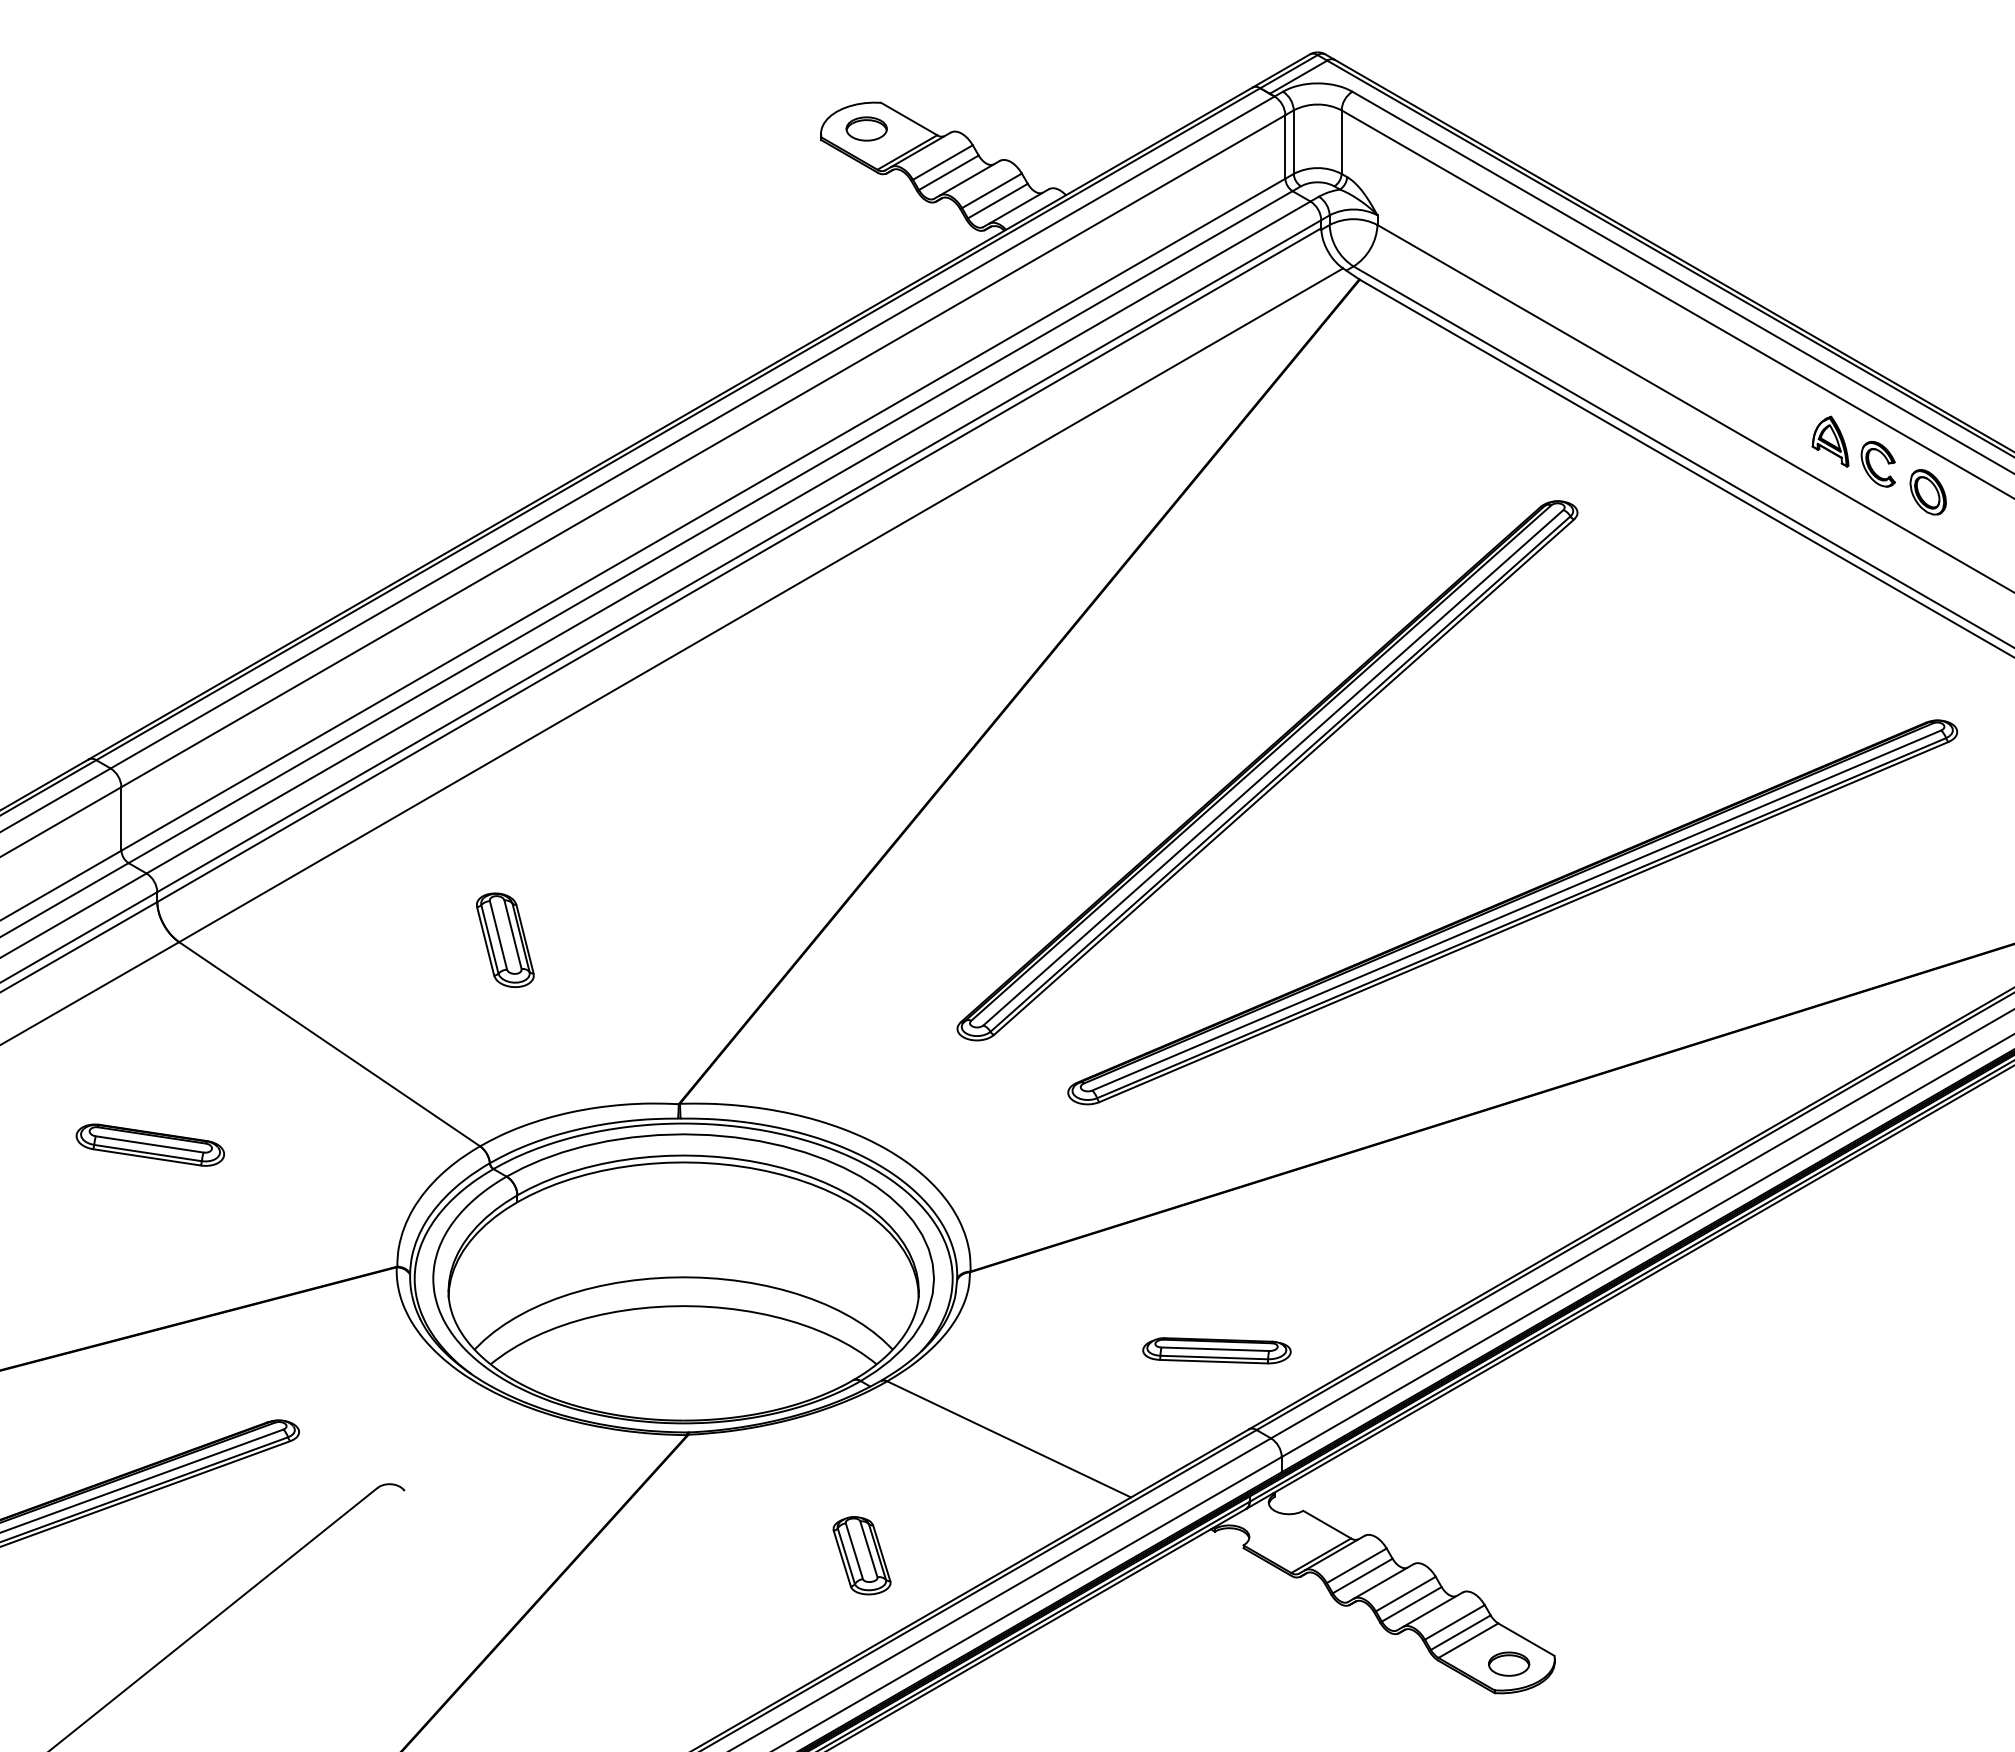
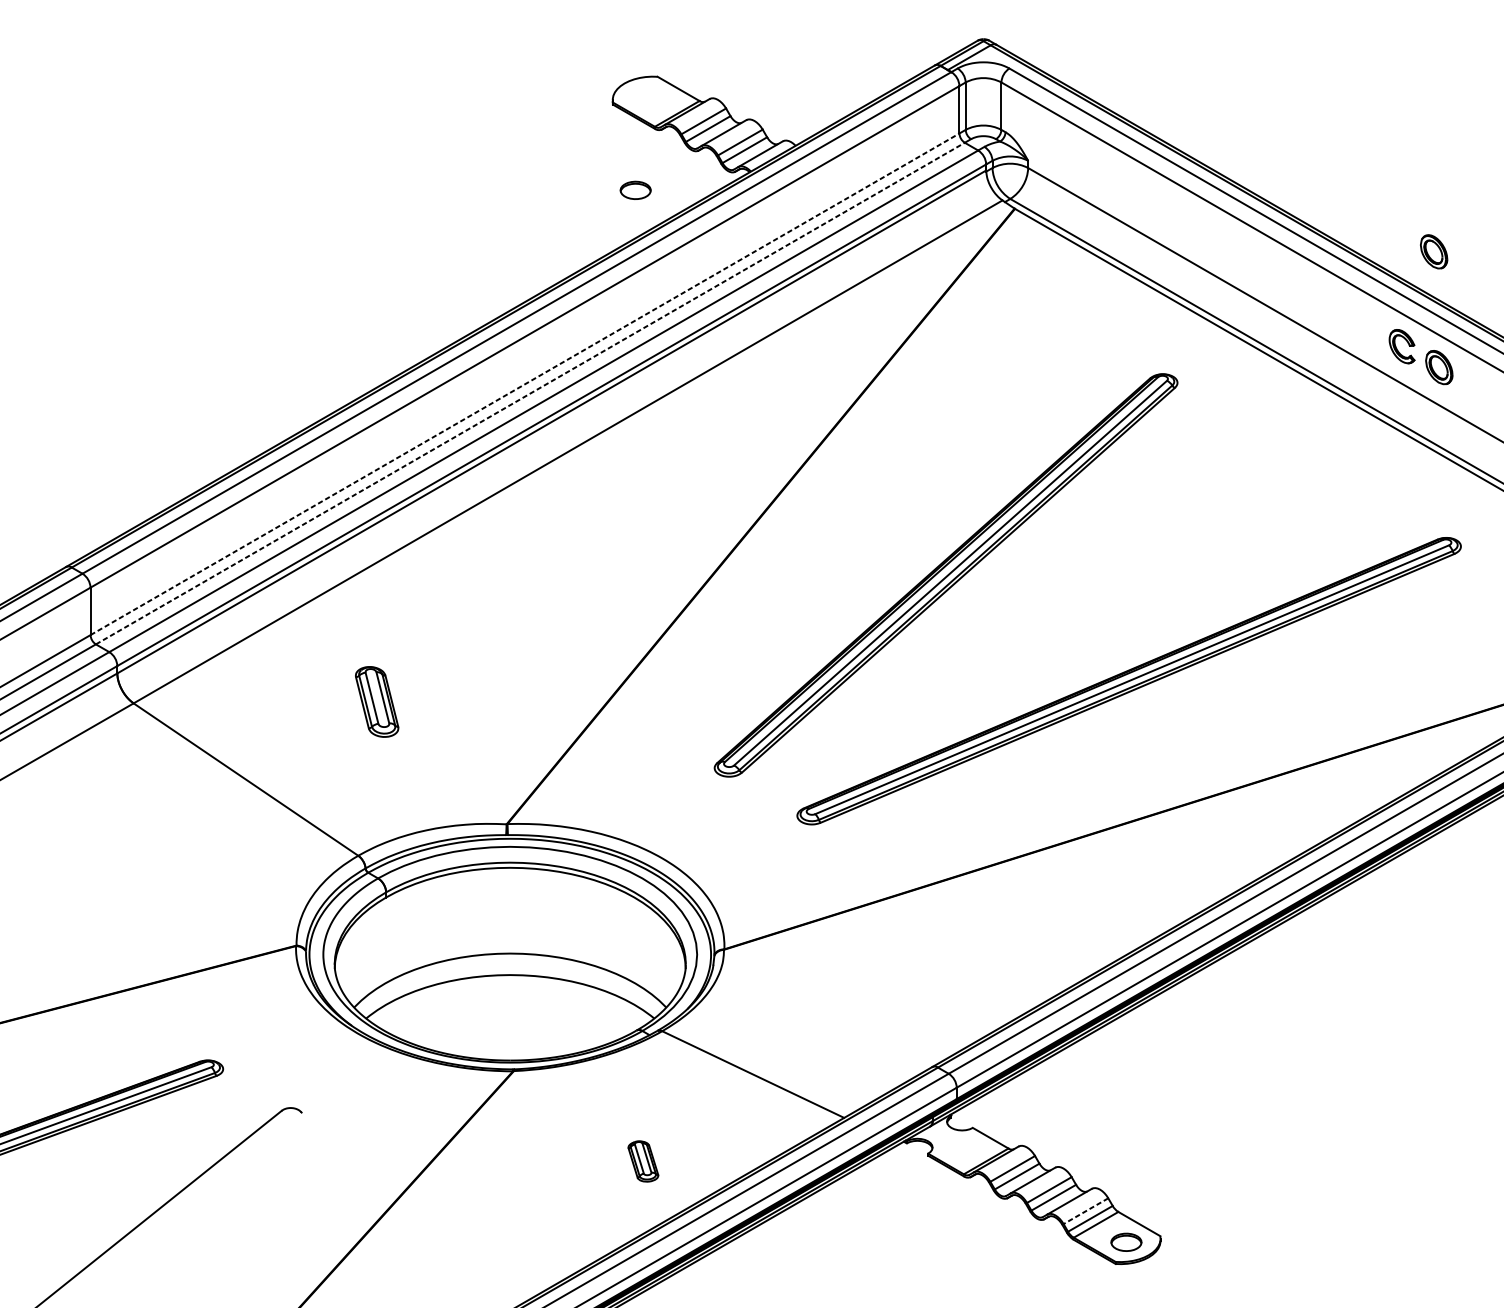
part: (866, 128) -> (635, 190), moved
part: (1920, 337) -> (1433, 252), added
part: (1830, 441) -> (1366, 329), removed
line: (703, 514) -> (525, 384), solid -> dashed
line: (710, 527) -> (530, 393), solid -> dashed
part: (150, 1144) -> (112, 854), removed
part: (1216, 1350) -> (908, 1008), removed
part: (861, 1555) -> (643, 1161), size x0.7
line: (1454, 1622) -> (1085, 1211), solid -> dashed

